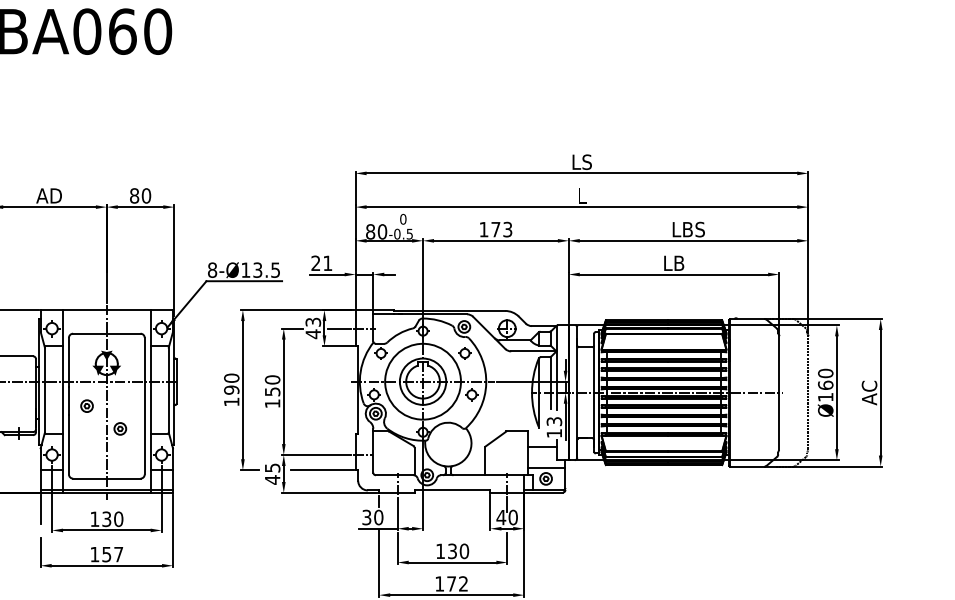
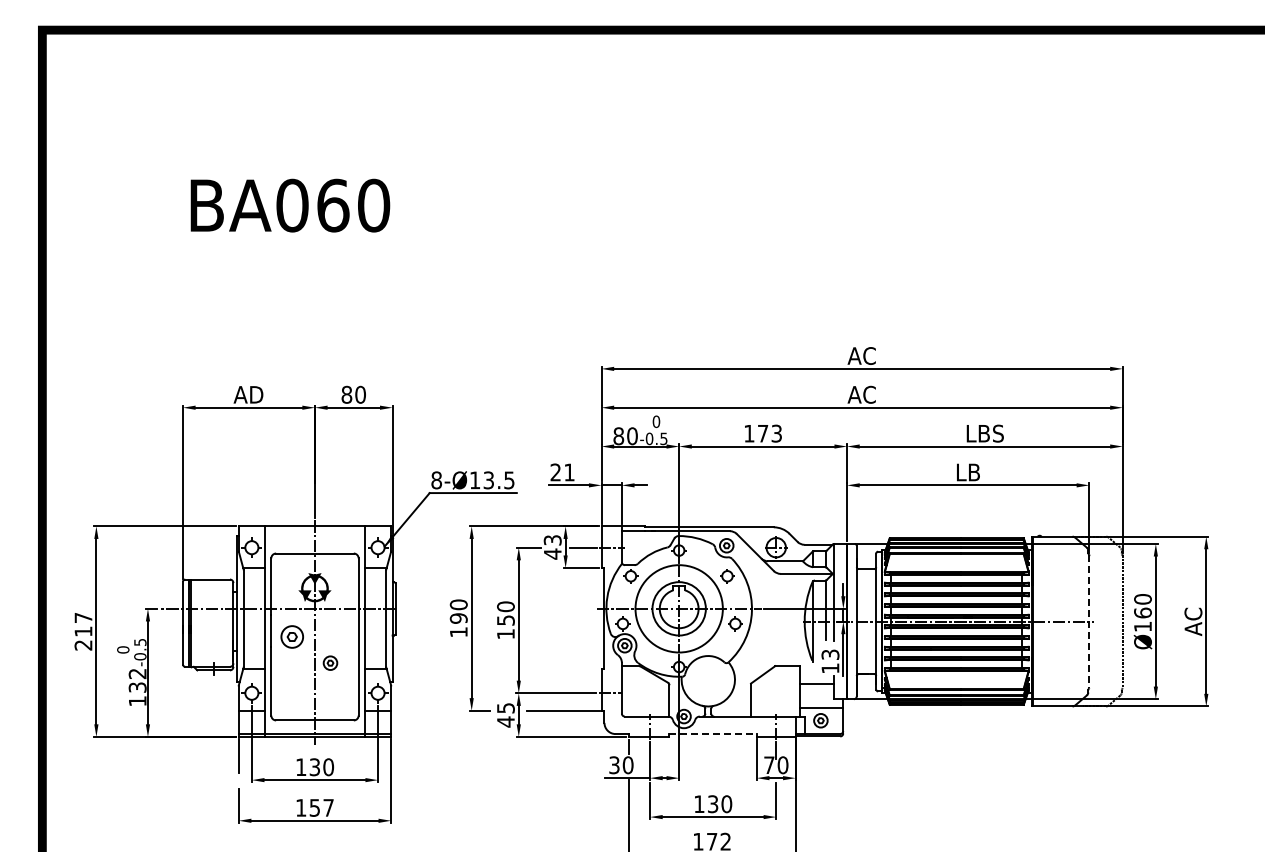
text: (581, 161) -> (861, 355), LS -> AC
text: (581, 195) -> (861, 394), L -> AC
line: (779, 393) -> (1089, 622), solid -> dashed
part: (86, 405) -> (291, 636), size x1.6
line: (452, 490) -> (713, 734), solid -> dashed
text: (500, 516) -> (768, 764), 40 -> 70

